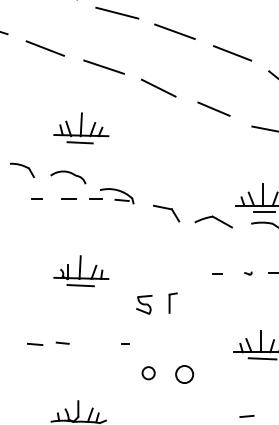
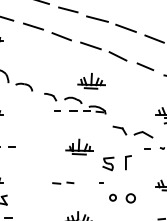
part: (81, 128) -> (91, 81), moved
part: (191, 215) -> (132, 131), moved
part: (155, 304) -> (116, 163), size x1.4

